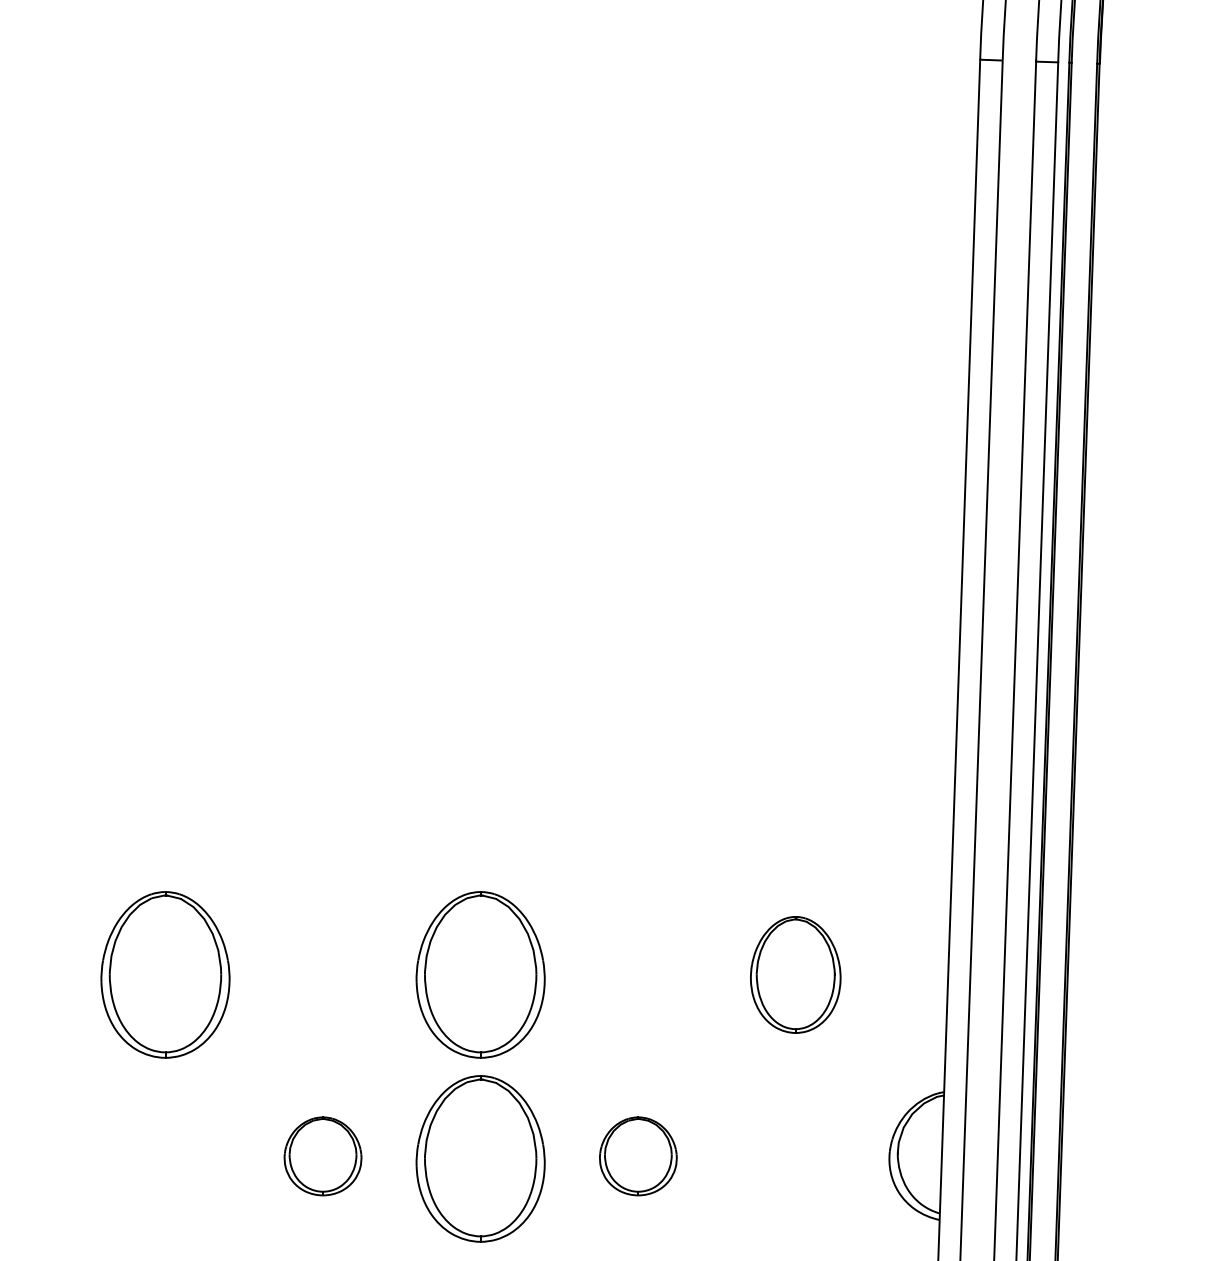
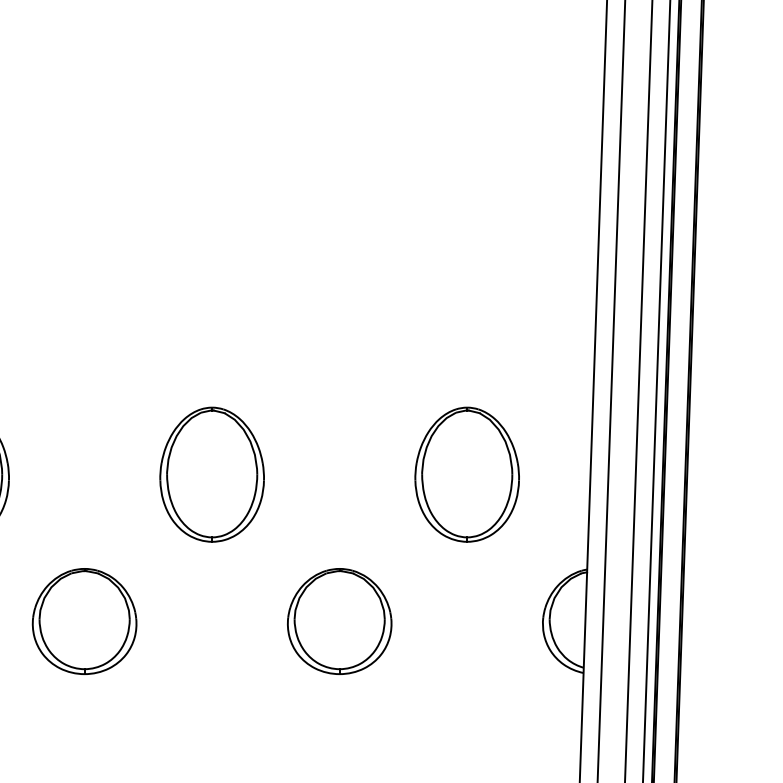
part: (795, 974) -> (466, 474), size x1.43
part: (322, 1156) -> (84, 621), size x1.67
part: (638, 1156) -> (339, 621), size x1.67
part: (480, 1158) -> (212, 623), removed

